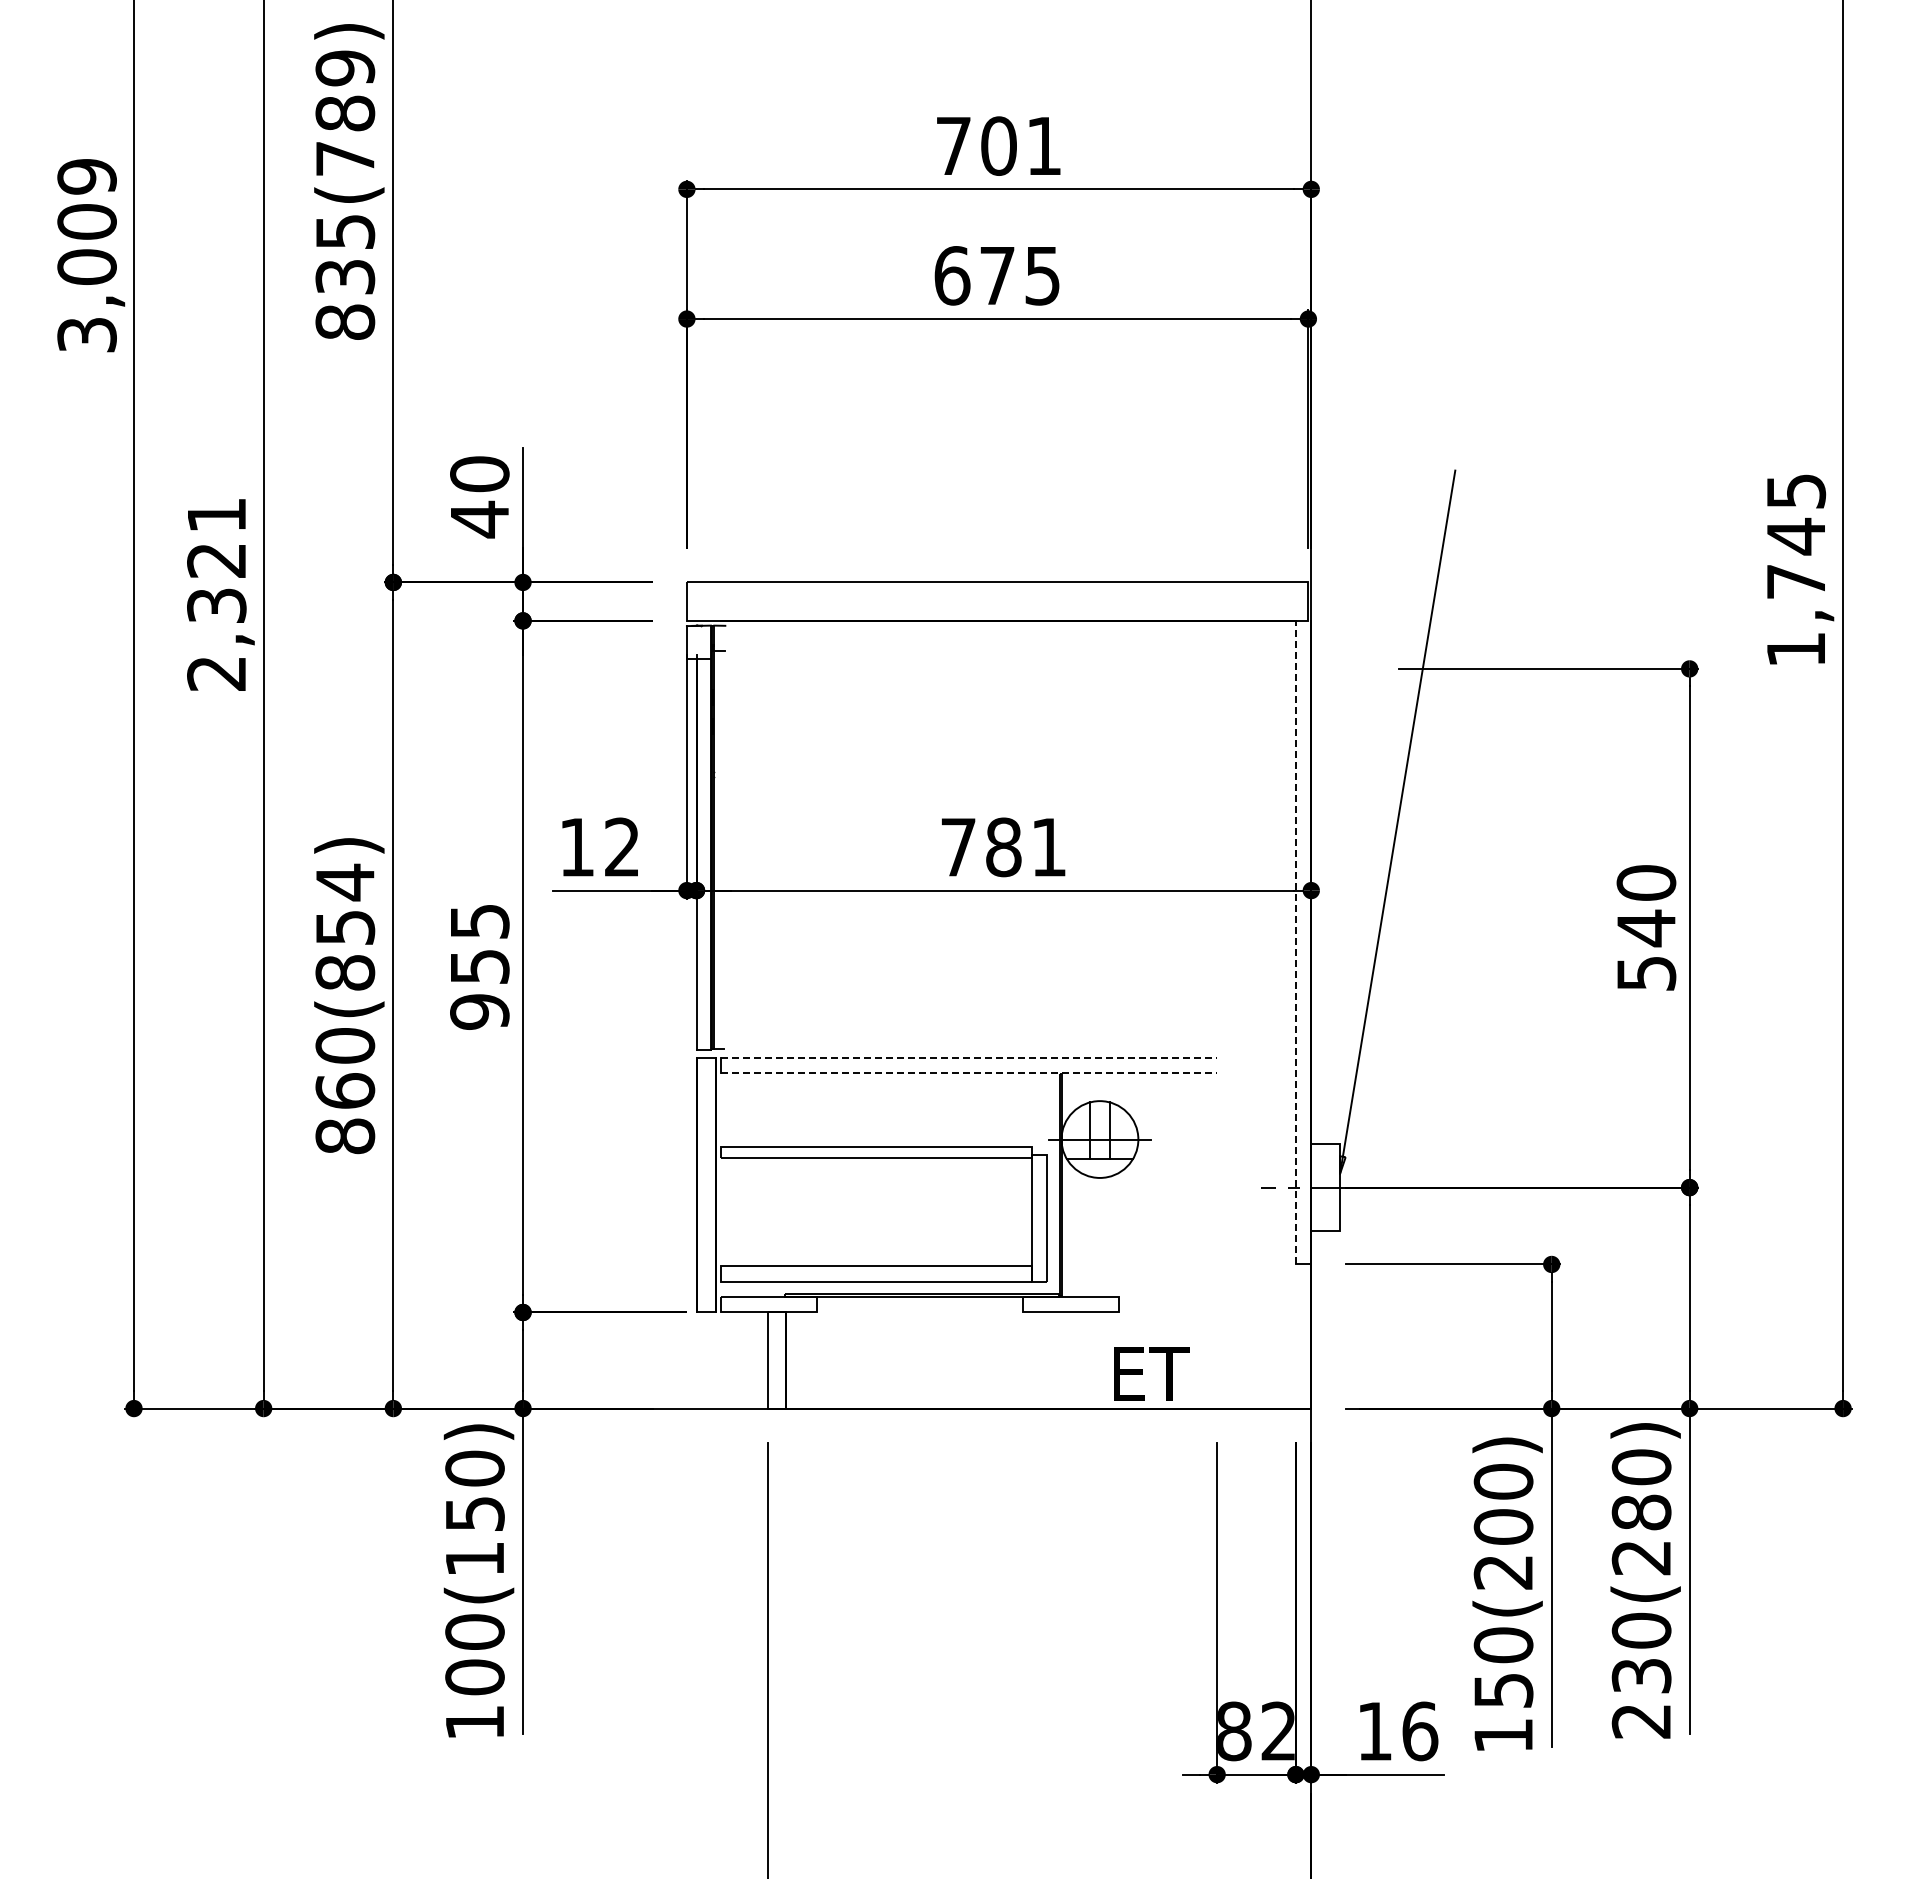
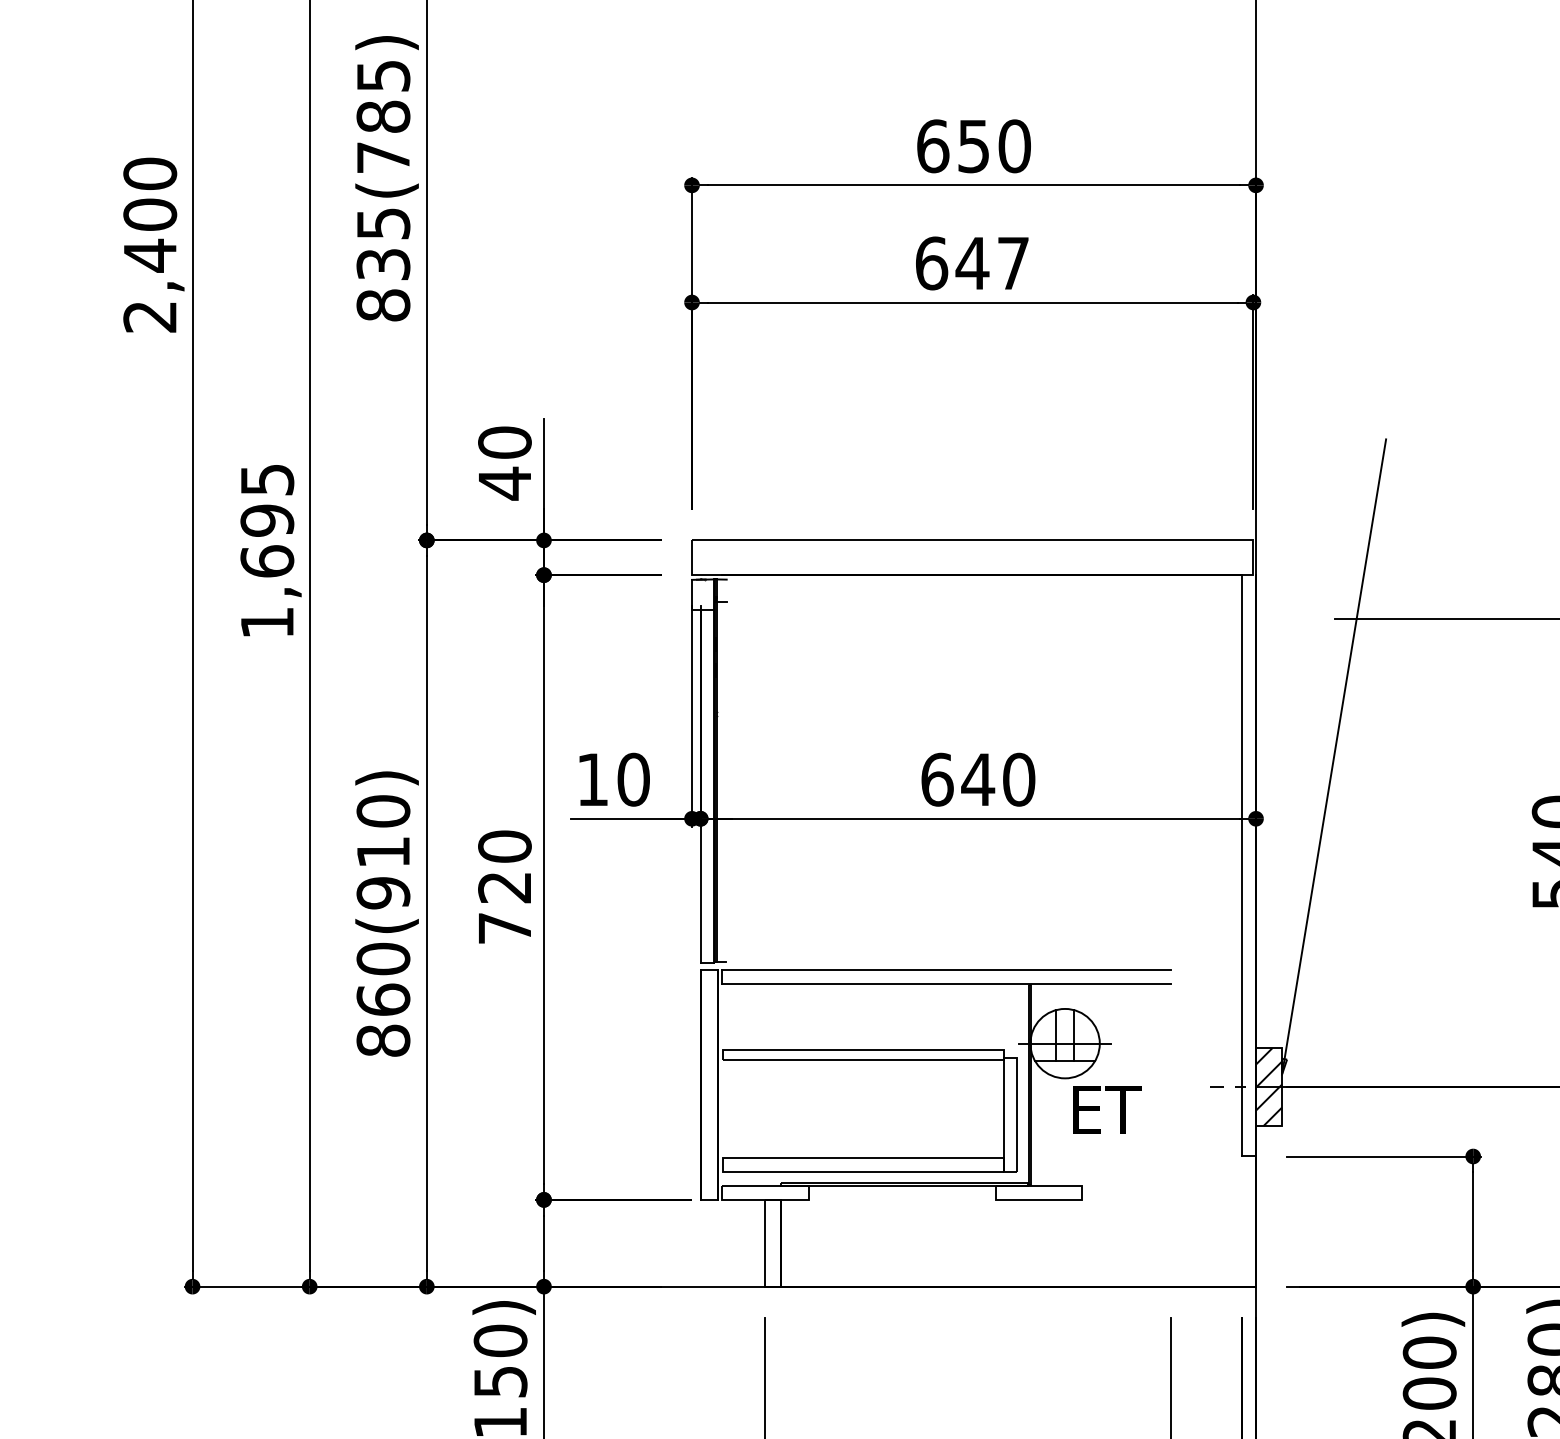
text: (344, 68) -> (382, 76), 835(789) -> 835(785)
text: (999, 145) -> (974, 145), 701 -> 650
text: (86, 255) -> (149, 245), 3,009 -> 2,400
text: (1018, 276) -> (991, 264), 675 -> 647
text: (216, 594) -> (267, 551), 2,321 -> 1,695
text: (622, 847) -> (633, 779), 12 -> 10
text: (1003, 847) -> (977, 779), 781 -> 640
text: (345, 926) -> (383, 851), 860(854) -> 860(910)
line: (1295, 942) -> (1241, 865), dashed -> solid
text: (479, 966) -> (504, 887), 955 -> 720
line: (969, 1057) -> (947, 969), dashed -> solid
line: (969, 1073) -> (947, 984), dashed -> solid
hatch: (1325, 1187) -> (1268, 1086), added
text: (1151, 1373) -> (1107, 1109), moved

